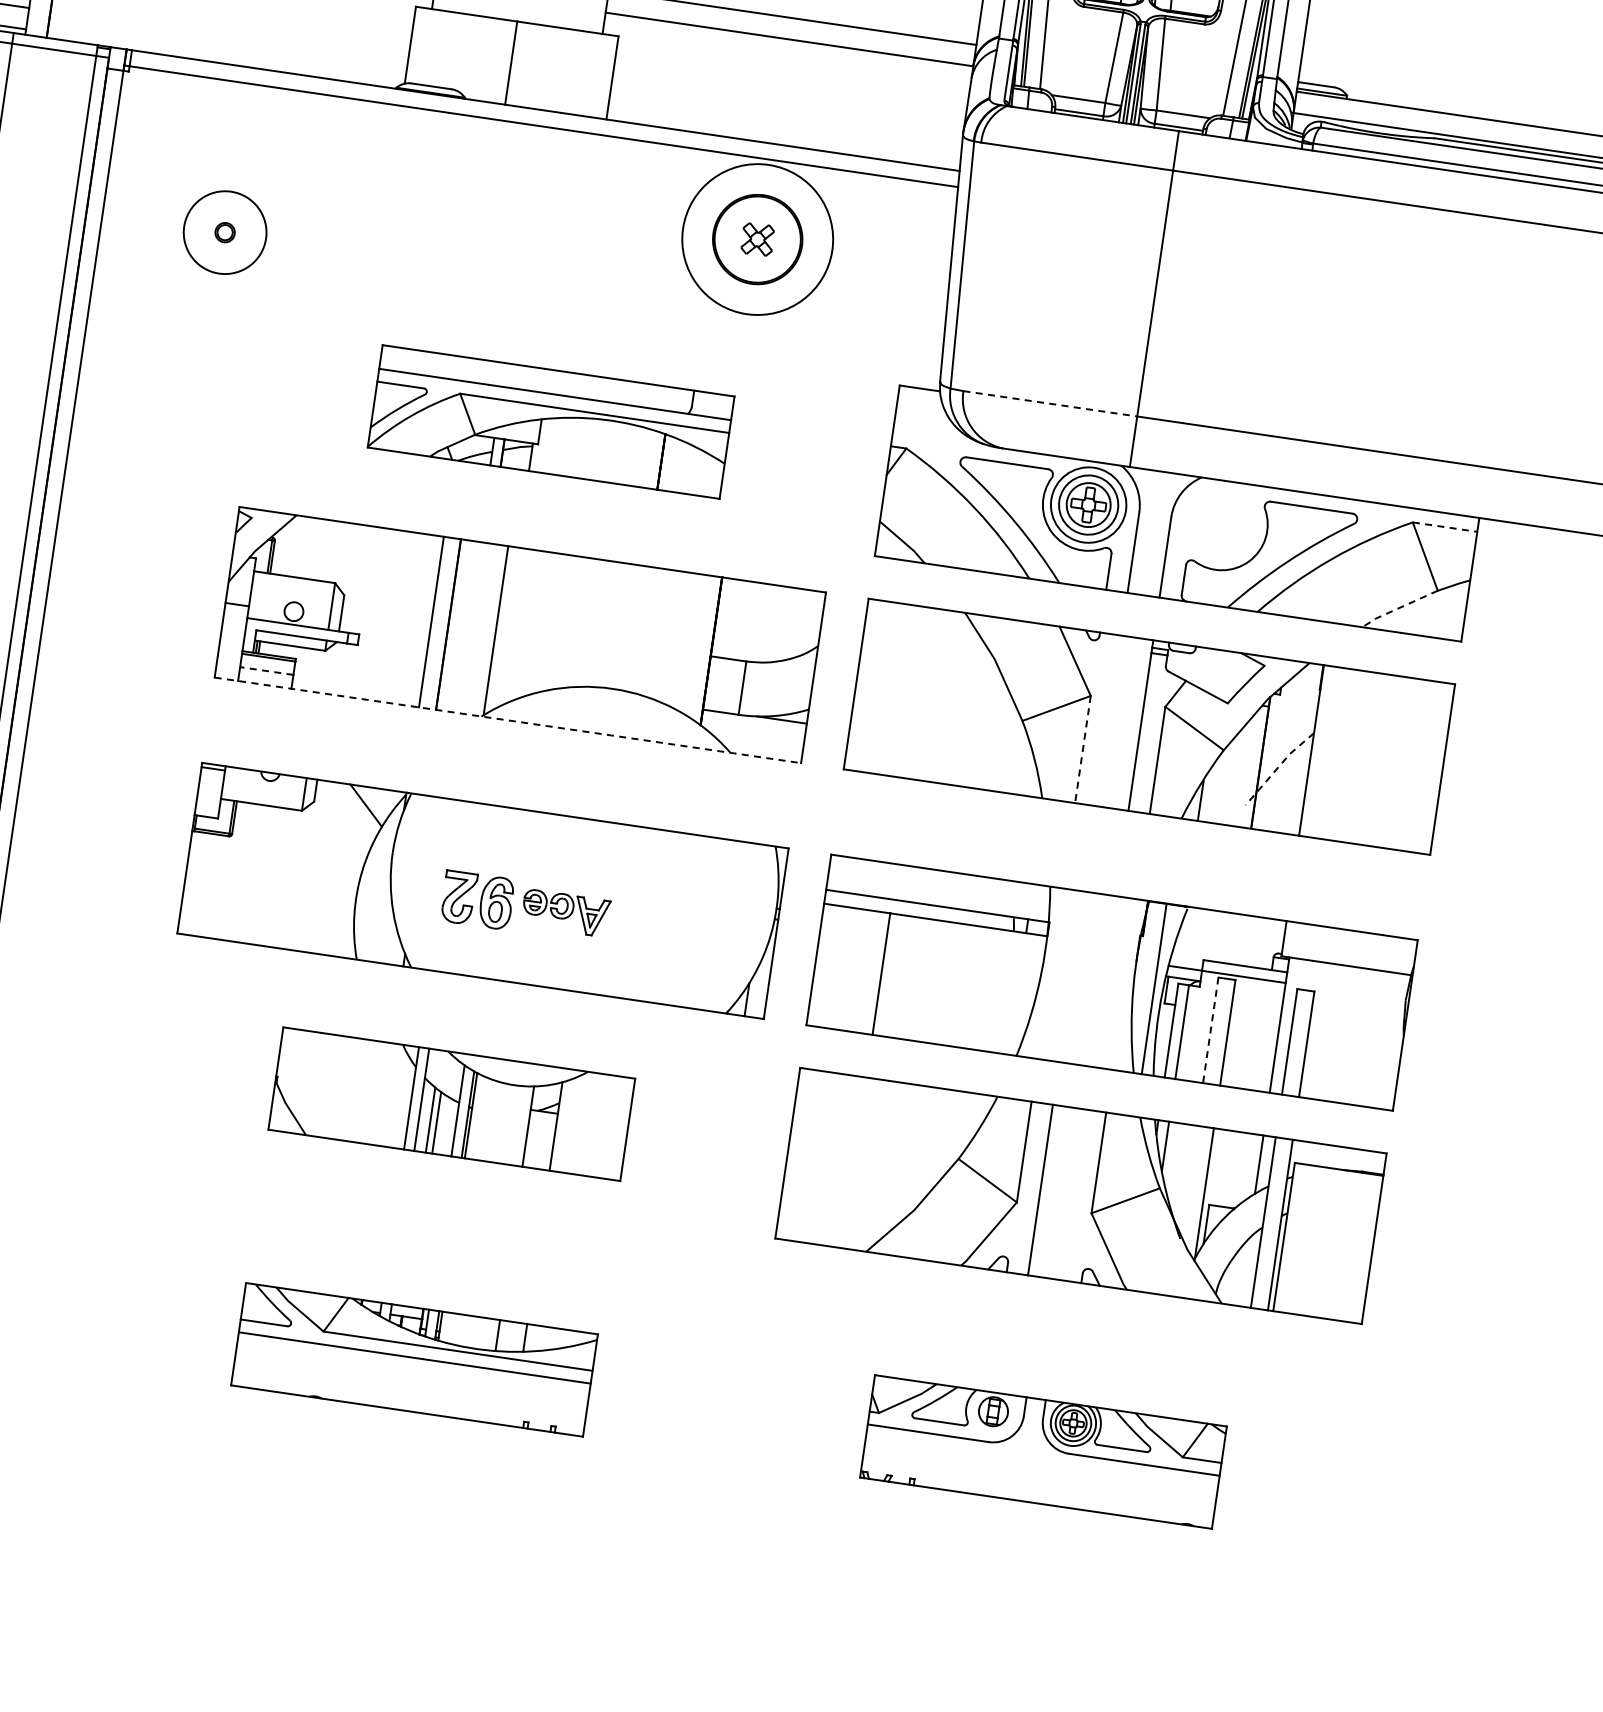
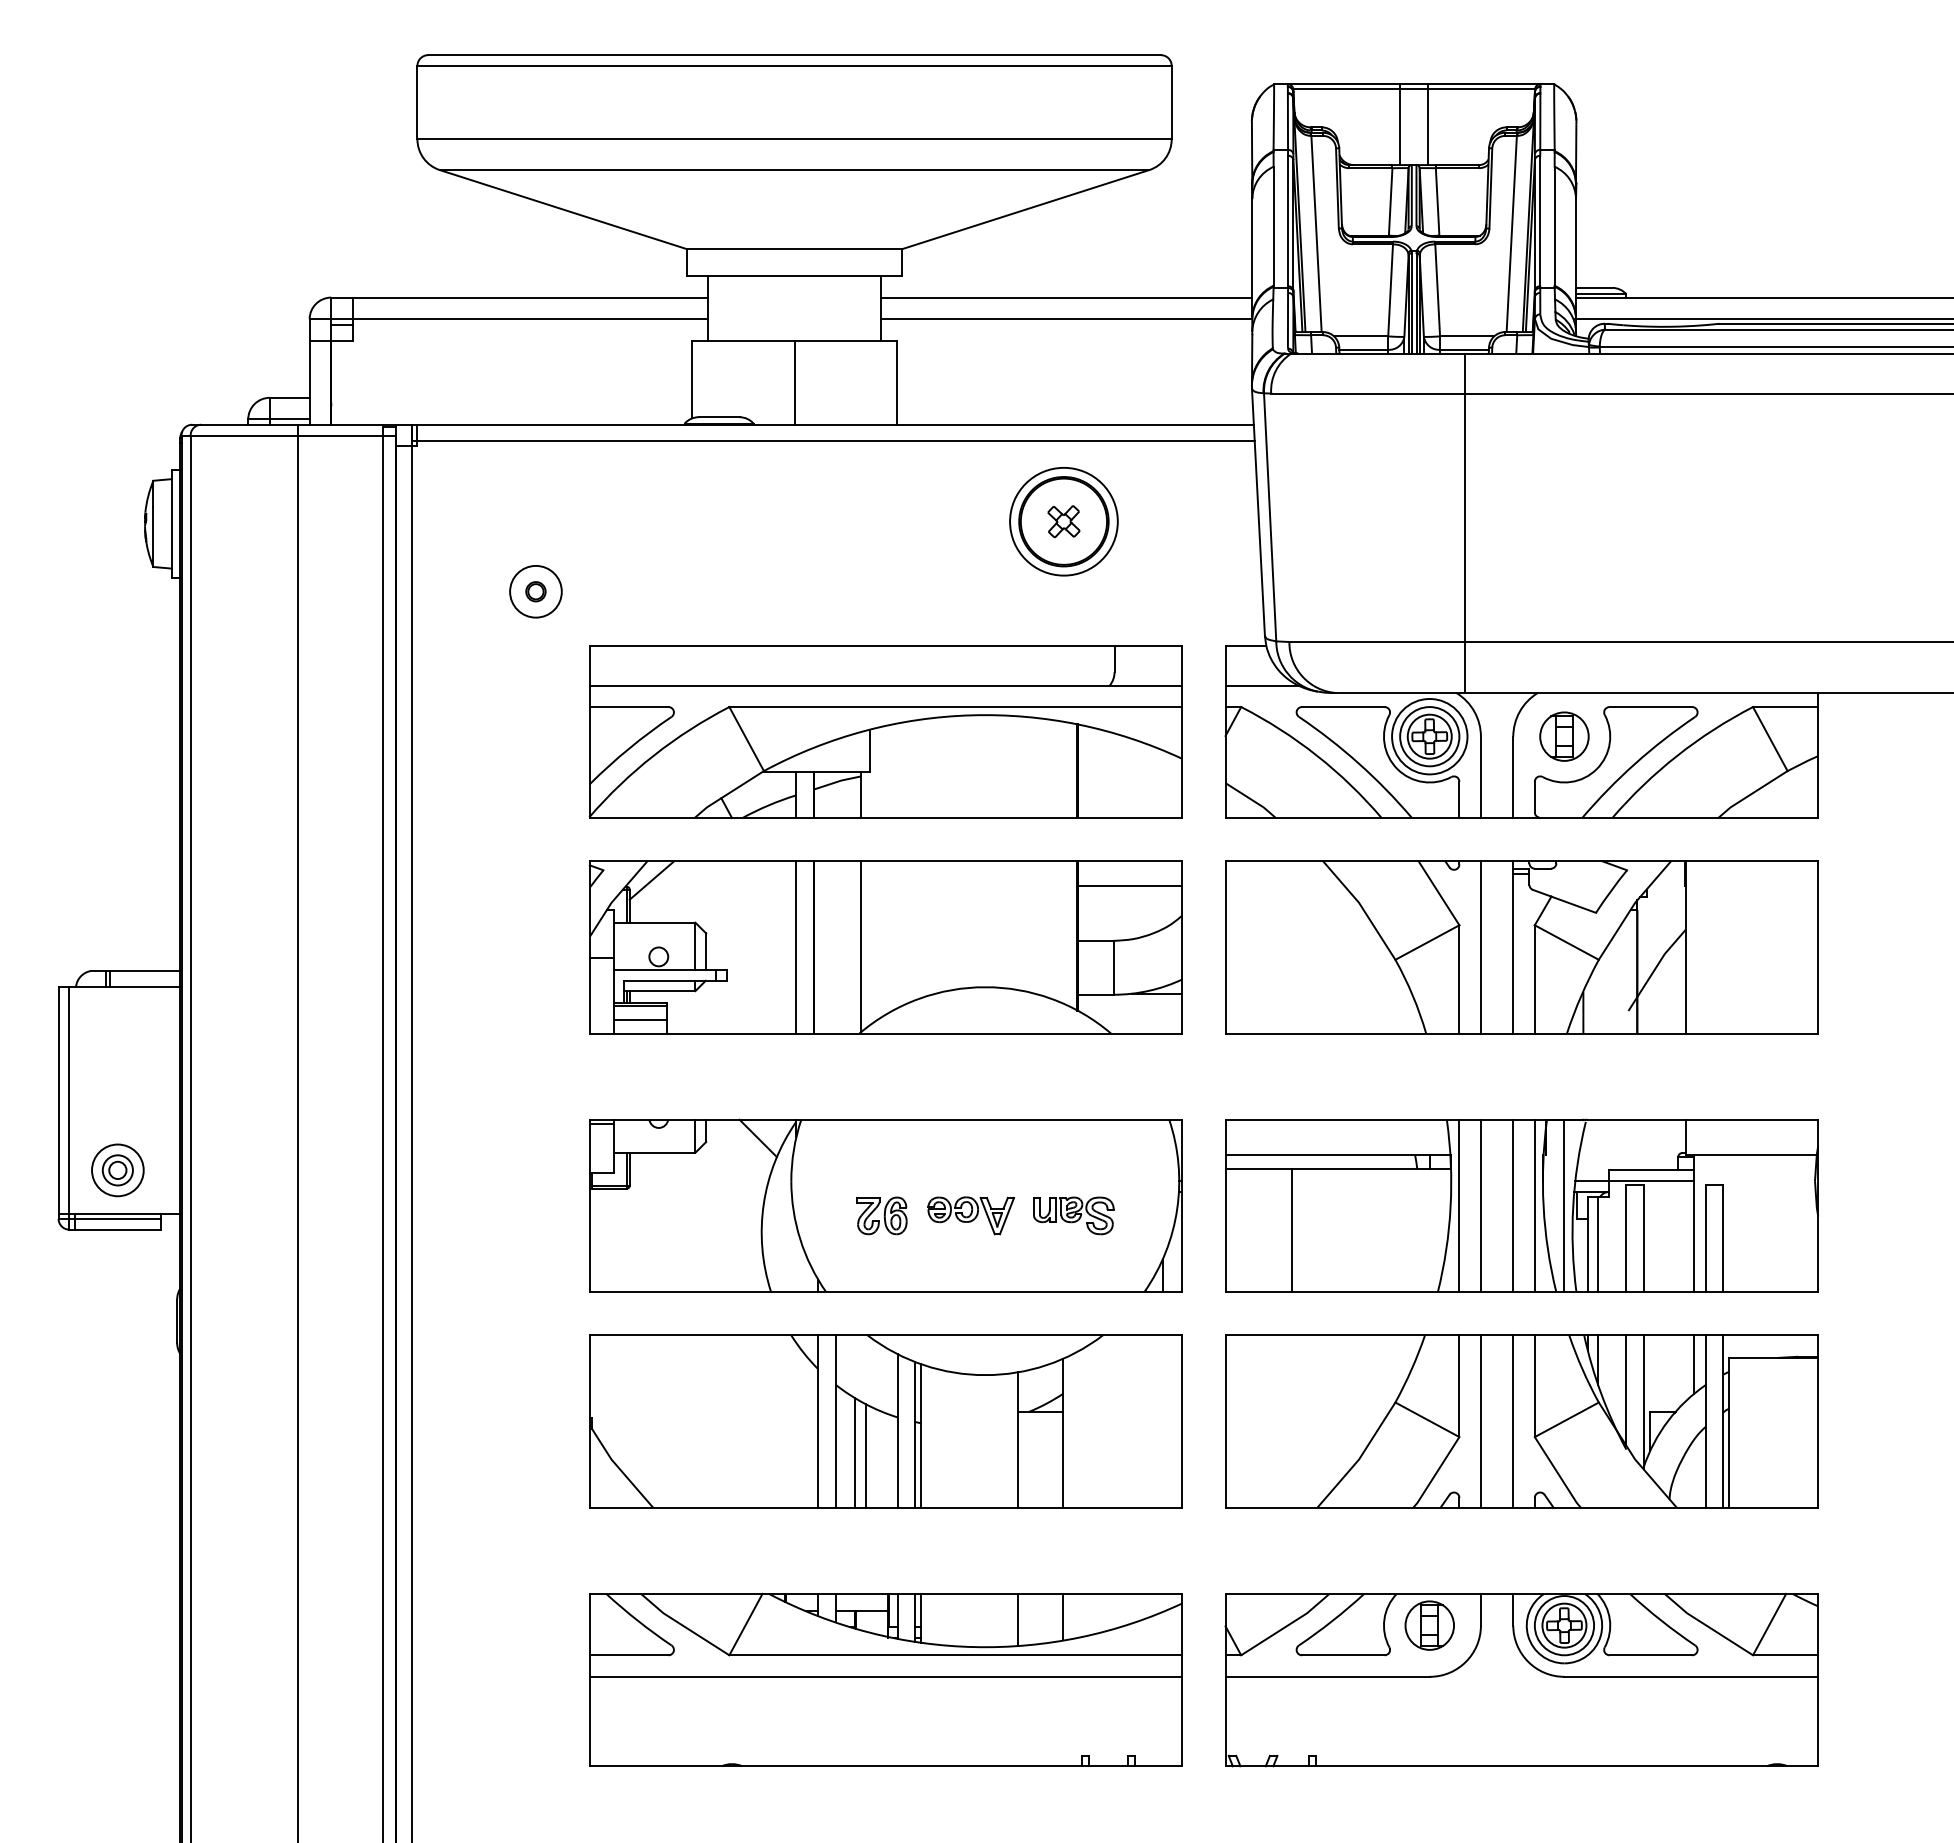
circle: (224, 232) -> (535, 591), size x0.62
circle: (757, 239) -> (1063, 521), size x0.71
line: (1050, 404) -> (1377, 642), dashed -> solid
part: (550, 422) -> (885, 732), size x1.67
line: (929, 430) -> (1261, 685), added
part: (1222, 524) -> (1564, 736), added
line: (1444, 527) -> (1785, 707), dashed -> solid
line: (297, 535) -> (651, 880), added
line: (770, 608) -> (1129, 885), added
line: (1398, 608) -> (1751, 794), dashed -> solid
line: (266, 670) -> (640, 1019), dashed -> solid
line: (508, 720) -> (886, 1033), dashed -> solid
line: (1108, 721) -> (1480, 947), added
line: (1083, 749) -> (1459, 979), dashed -> solid
line: (1278, 767) -> (1655, 968), dashed -> solid
part: (477, 899) -> (881, 1215), size x0.71
part: (667, 927) -> (1073, 1215), added
line: (1050, 973) -> (1459, 1205), added
line: (1071, 976) -> (1480, 1205), added
line: (1103, 981) -> (1513, 1205), added
line: (1124, 984) -> (1534, 1205), added
line: (1210, 1031) -> (1626, 1239), dashed -> solid
part: (451, 1104) -> (885, 1421), size x1.67
line: (1188, 1180) -> (1626, 1390), added
line: (1072, 1194) -> (1513, 1421), added
part: (414, 1359) -> (885, 1679), size x1.67
part: (1043, 1452) -> (1521, 1680), size x1.67

